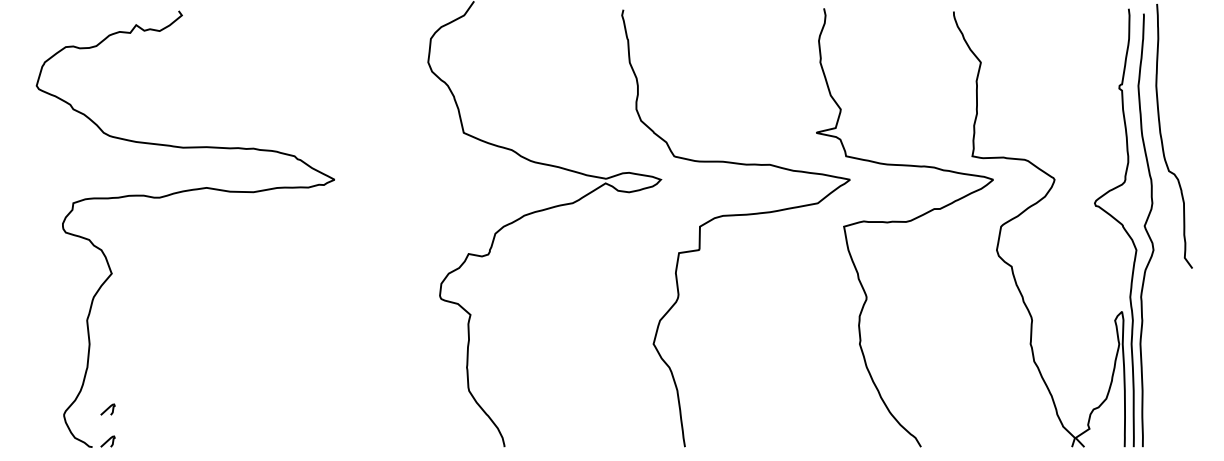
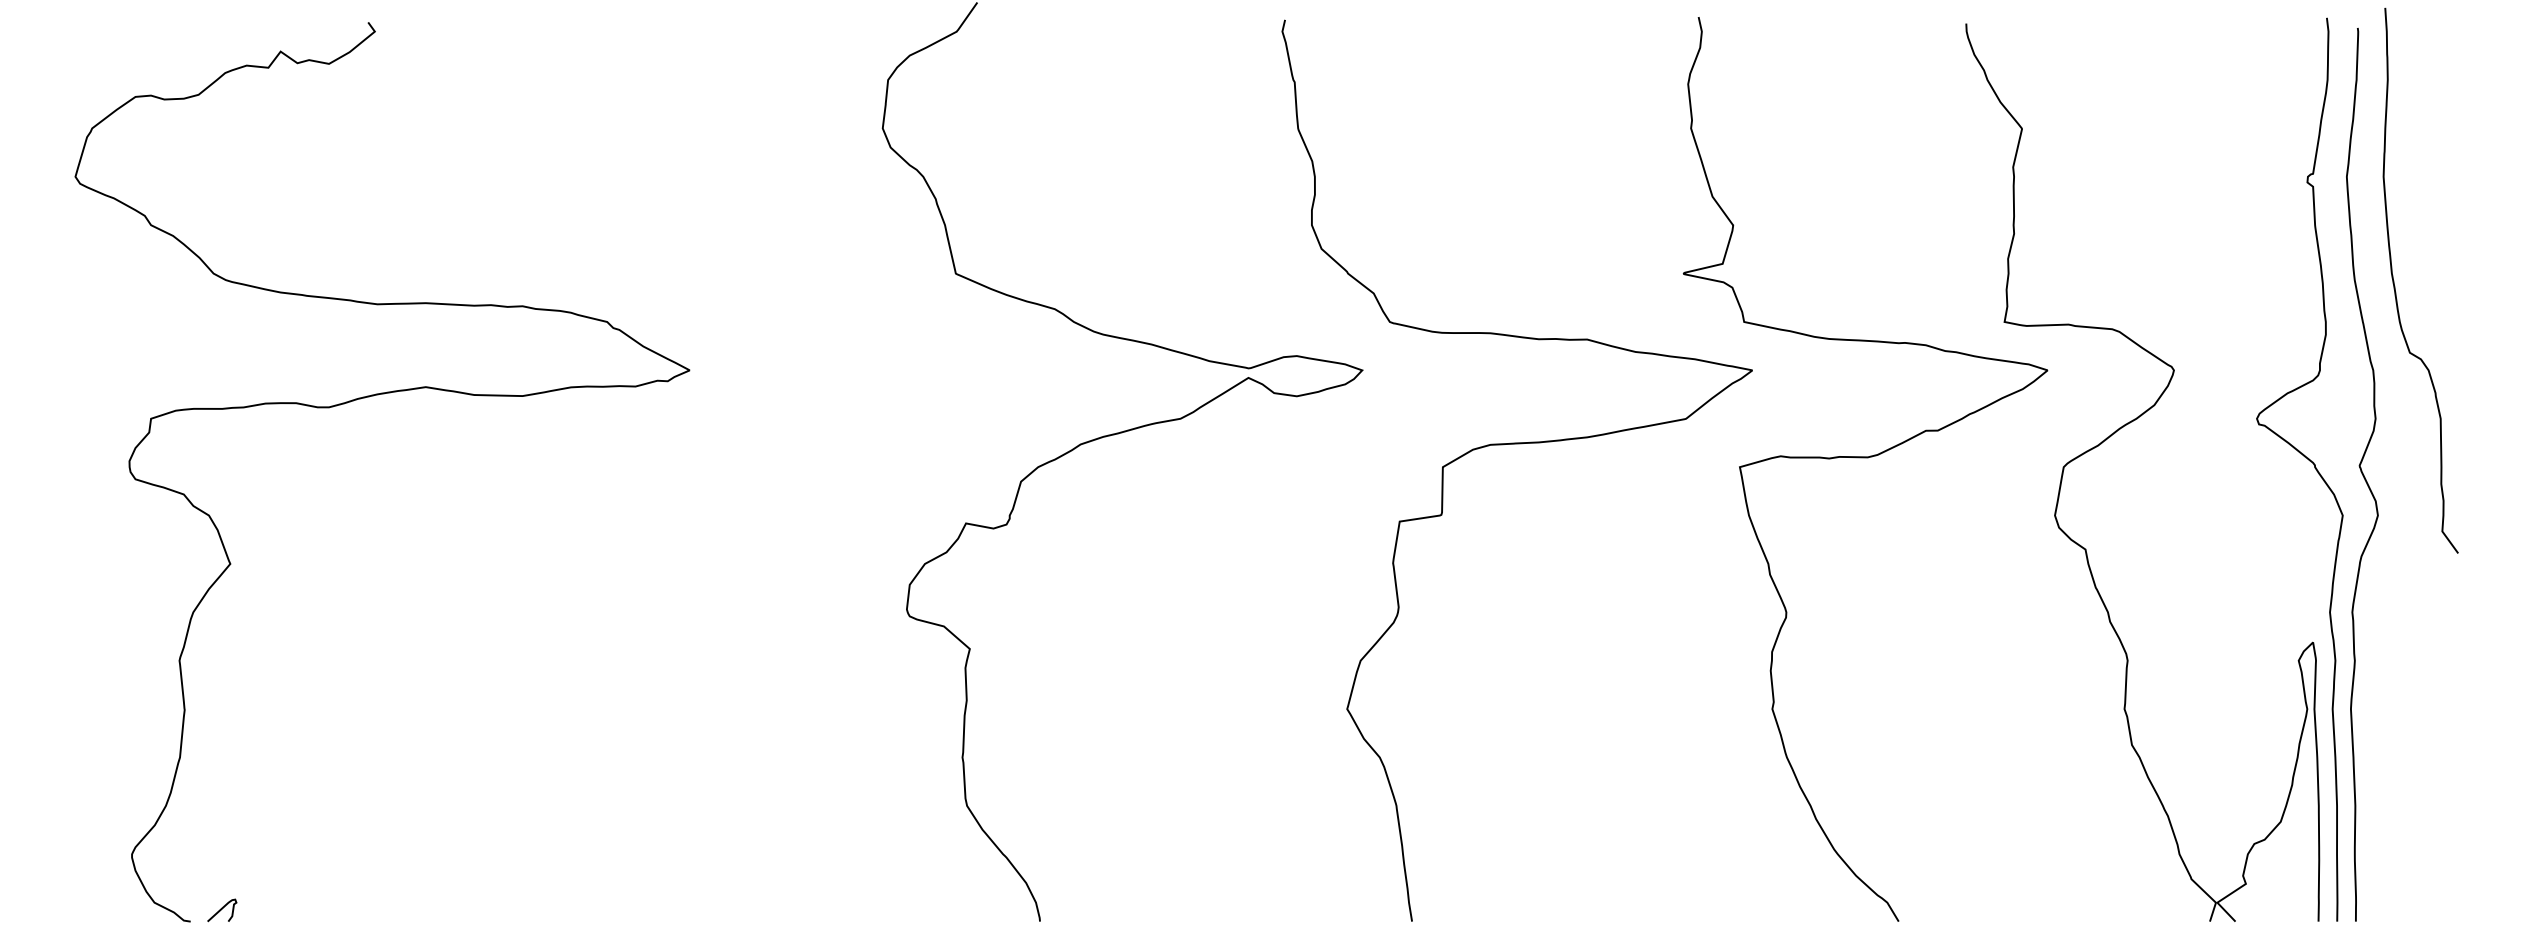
curve: (107, 409) -> (221, 844), removed

